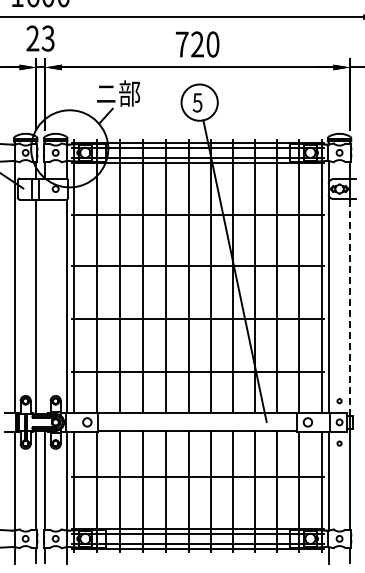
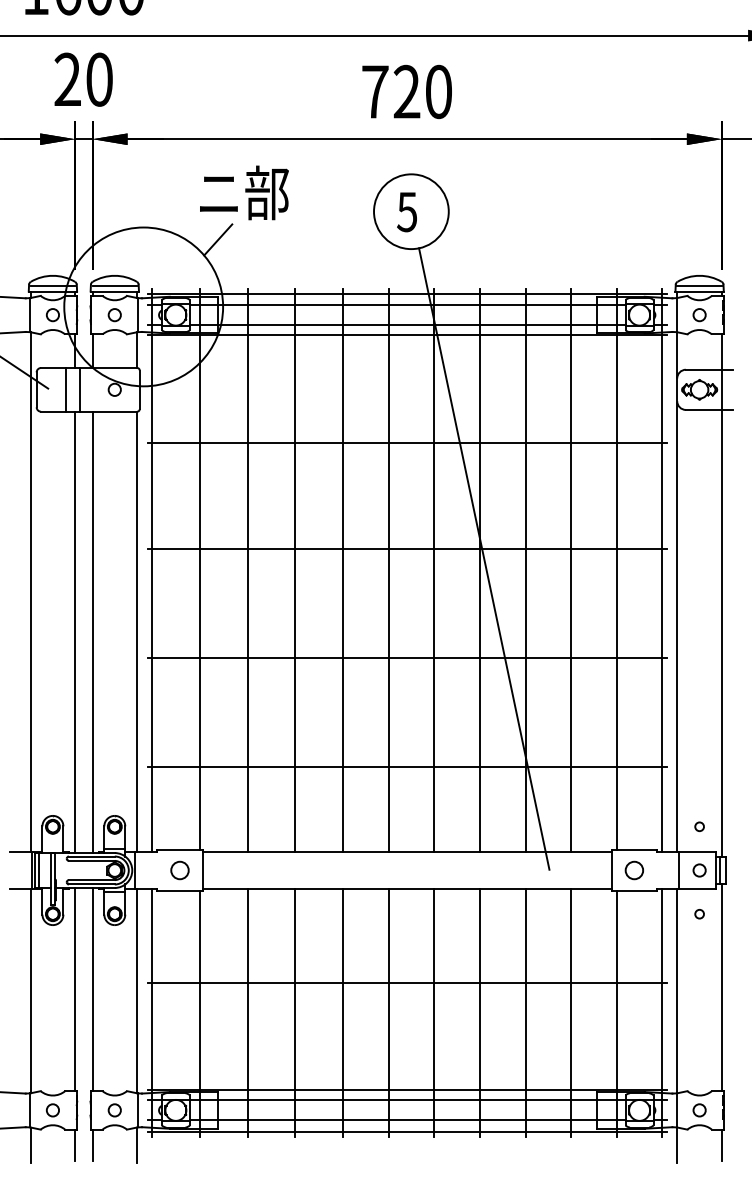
text: (47, 38) -> (97, 79), 23 -> 20
line: (44, 306) -> (91, 631), added
line: (350, 306) -> (722, 631), dashed -> solid

